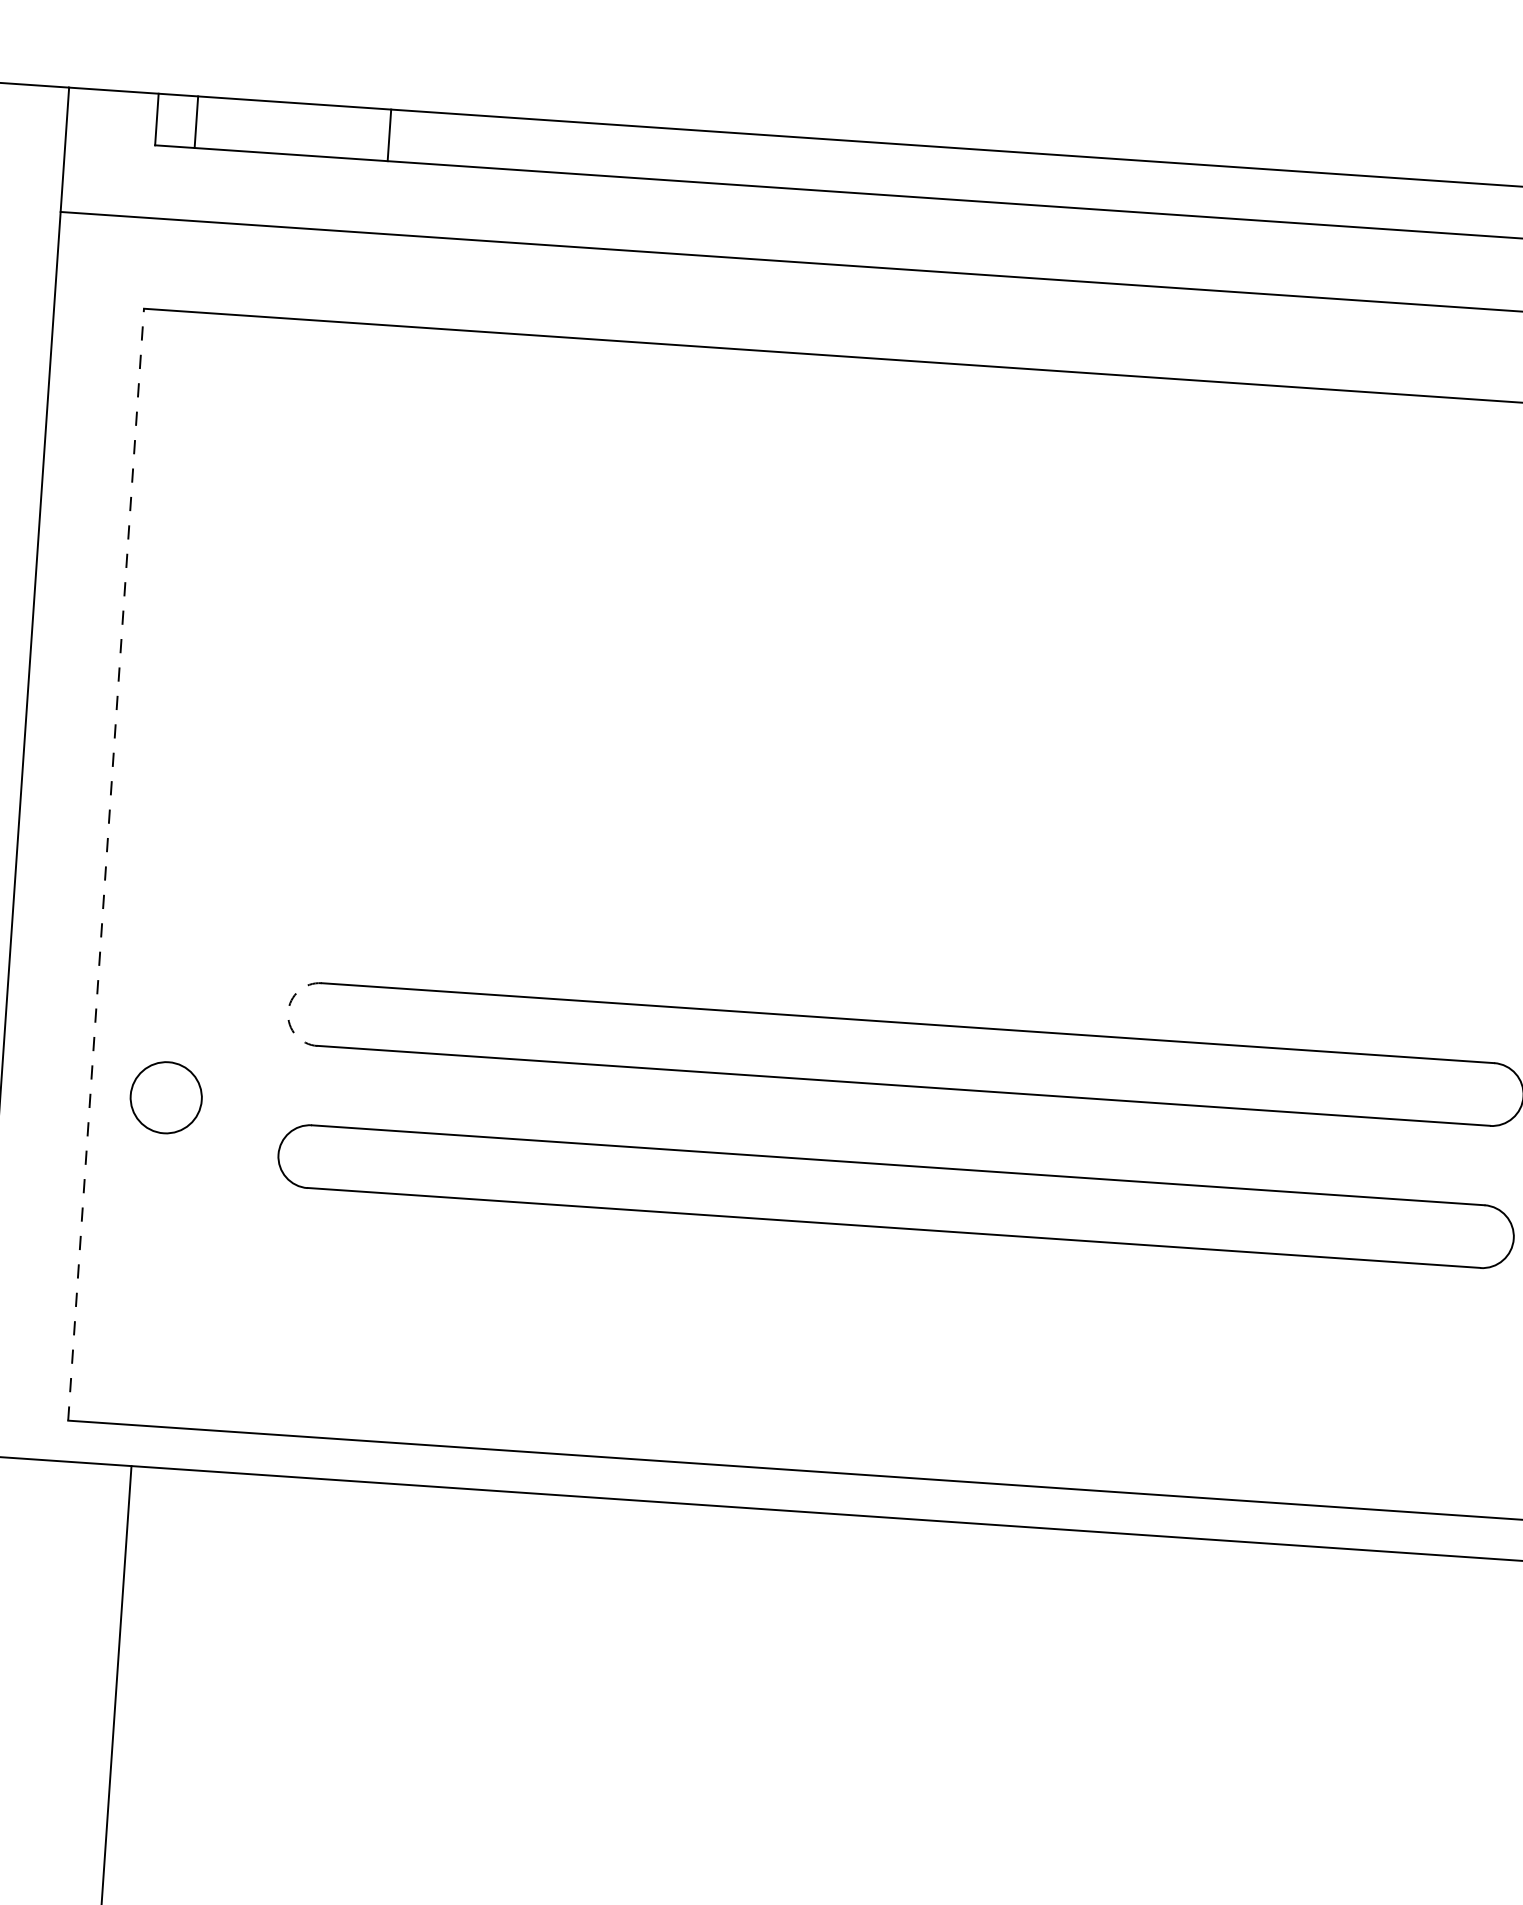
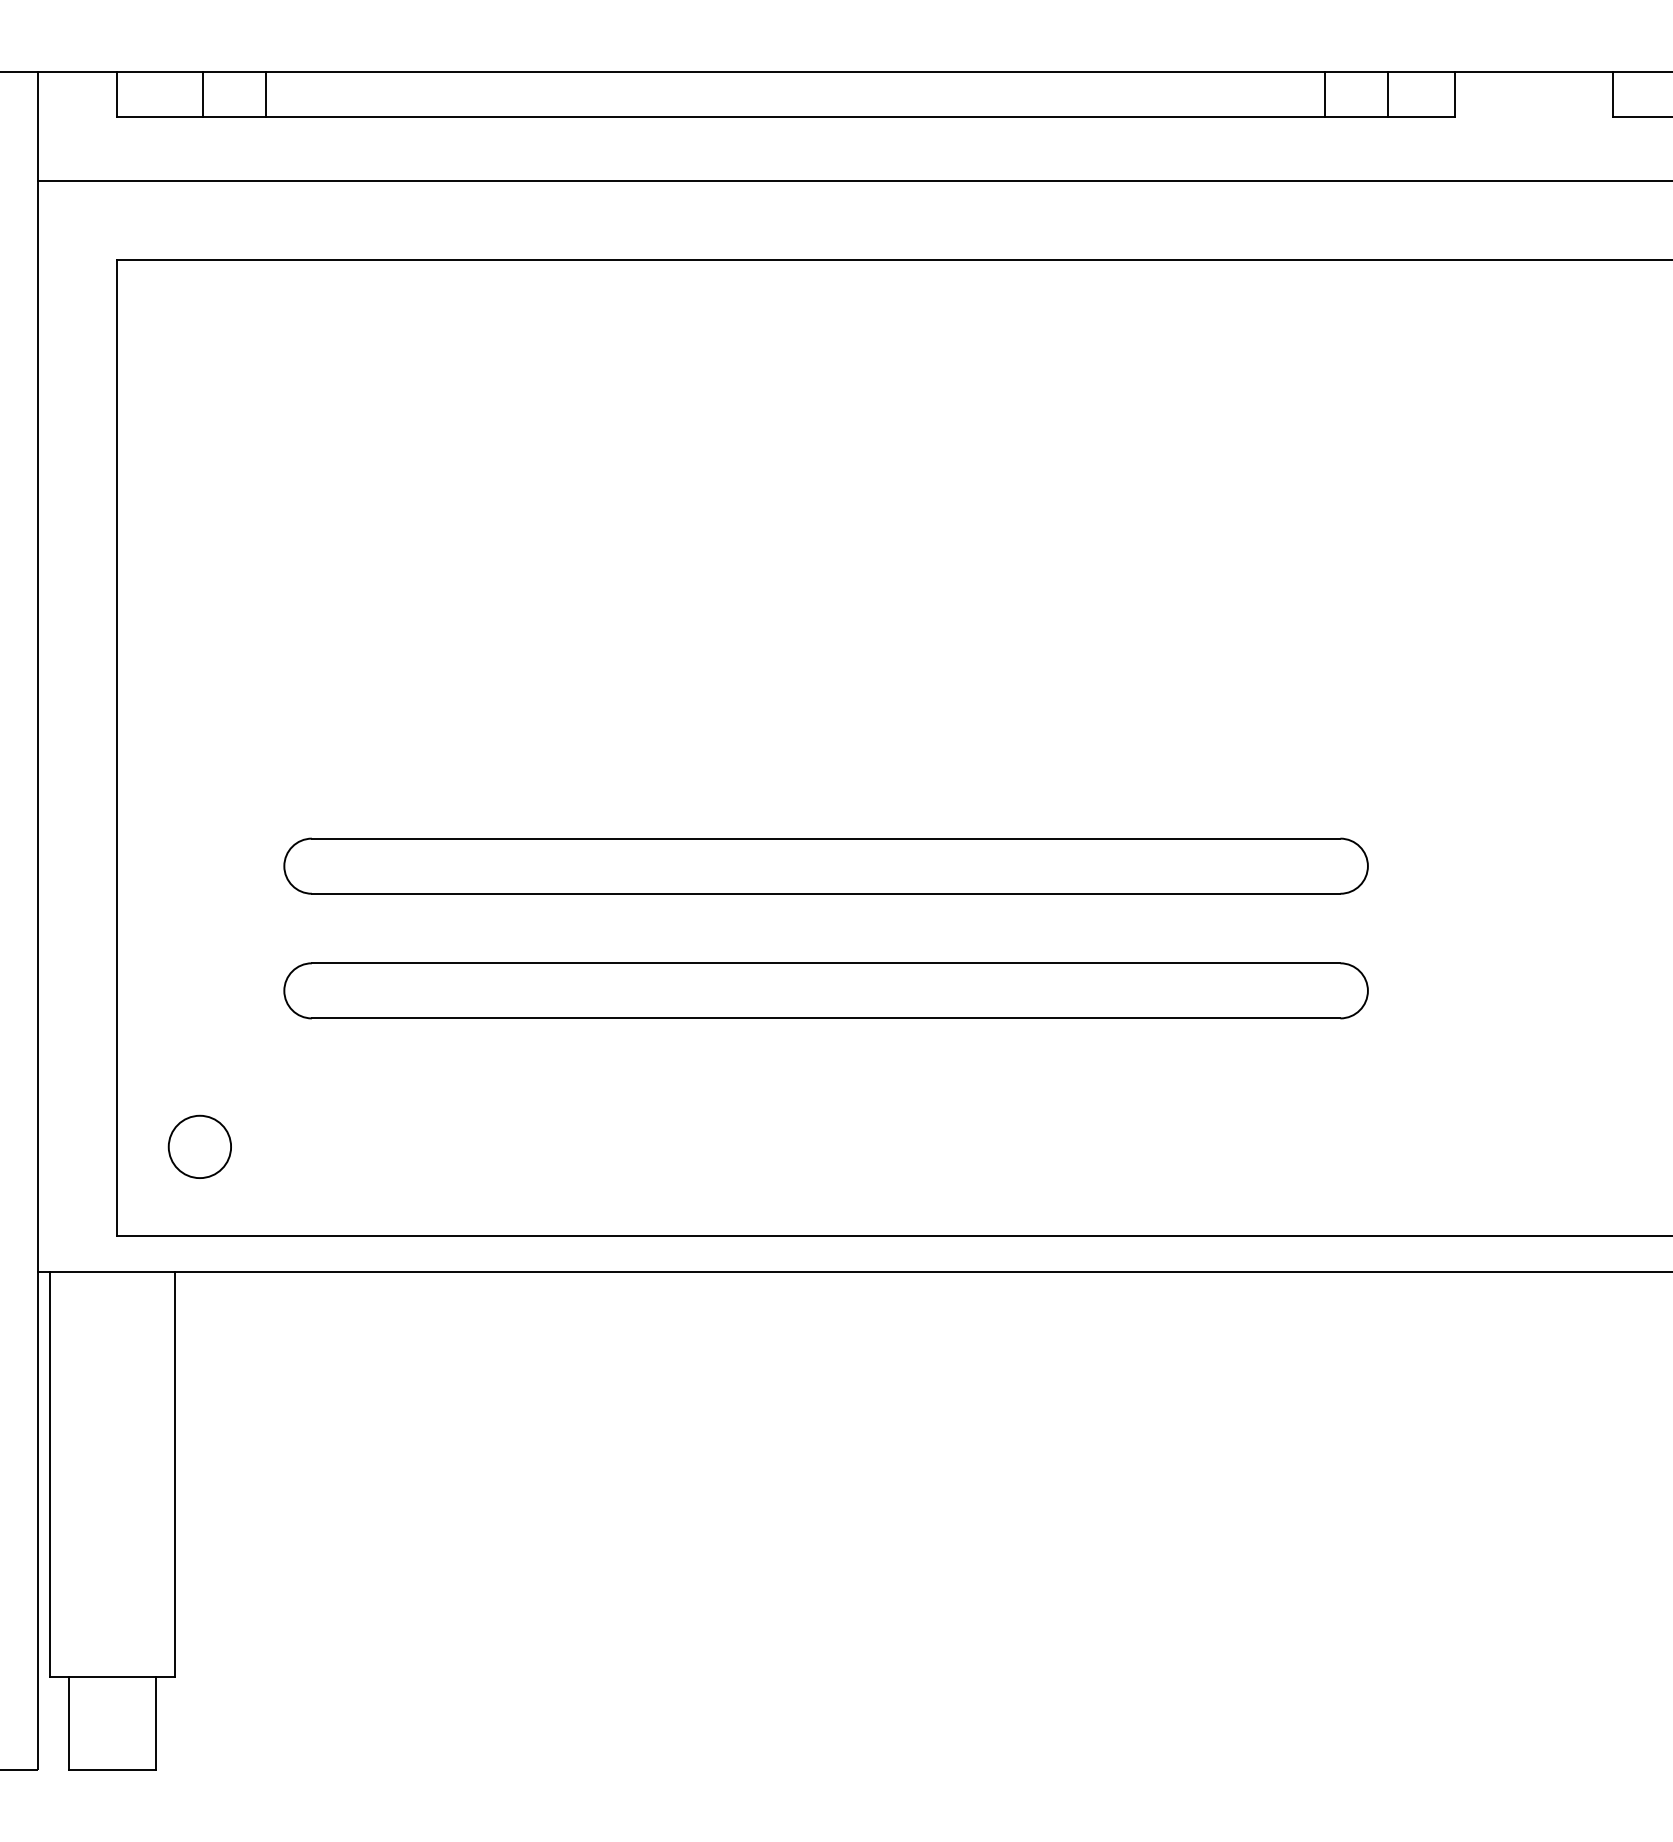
line: (196, 121) -> (203, 93), moved
line: (389, 134) -> (265, 93), moved
line: (106, 865) -> (116, 748), dashed -> solid
arc: (288, 1012) -> (284, 866), dashed -> solid
circle: (165, 1097) -> (199, 1146), moved

